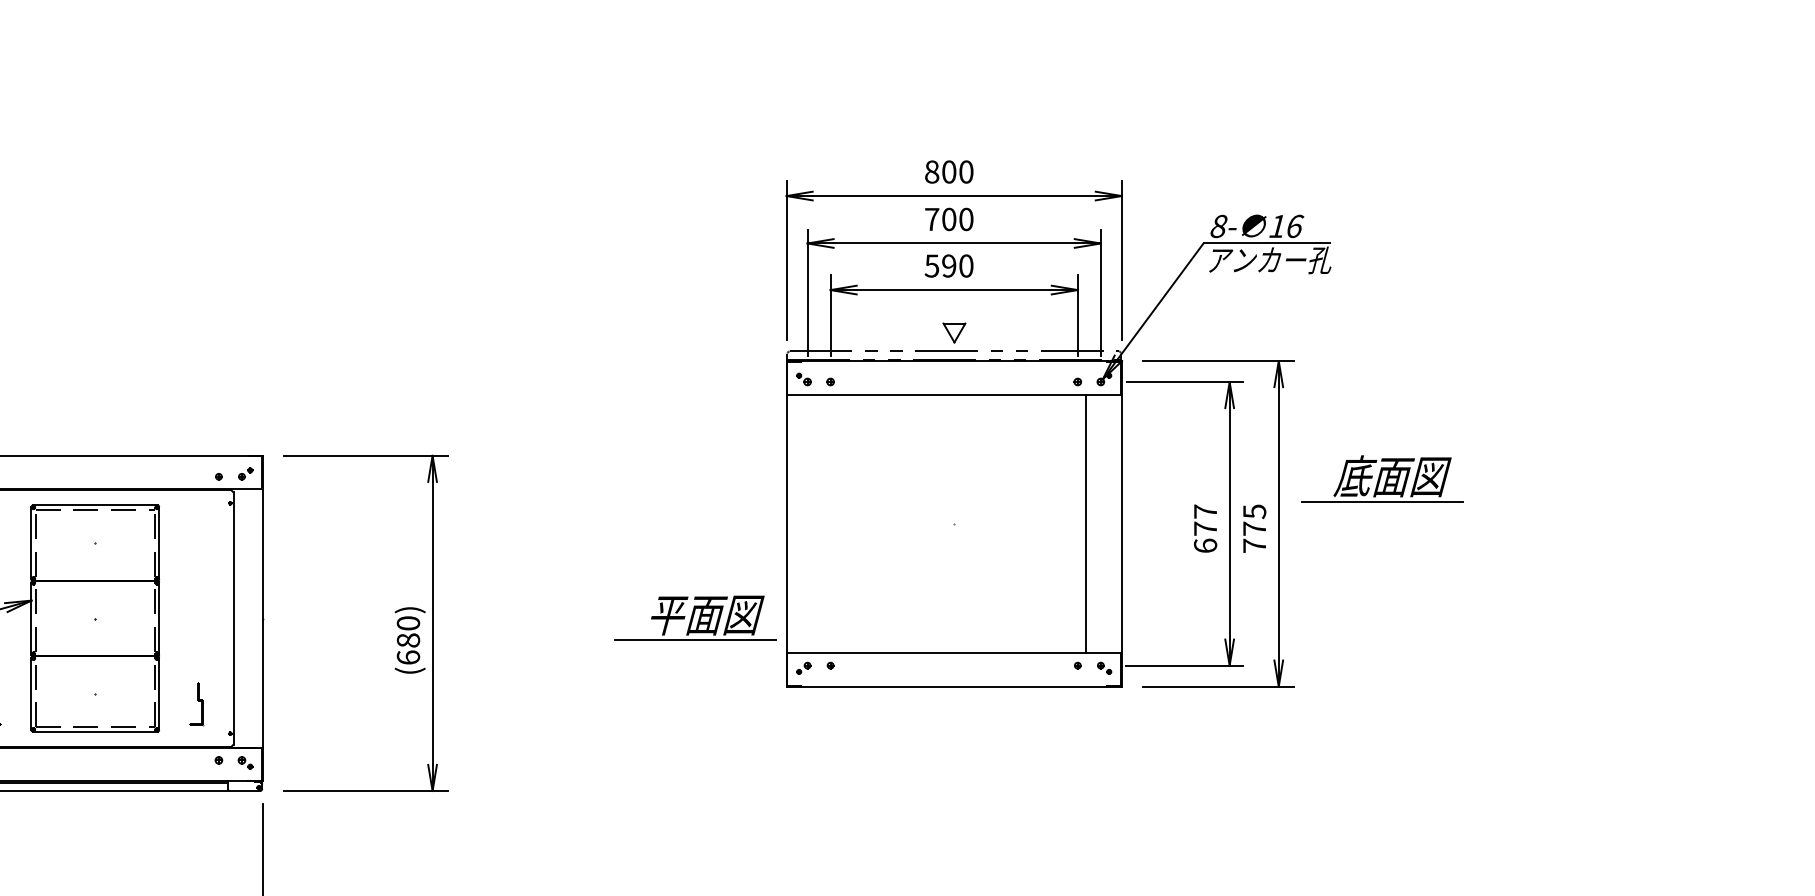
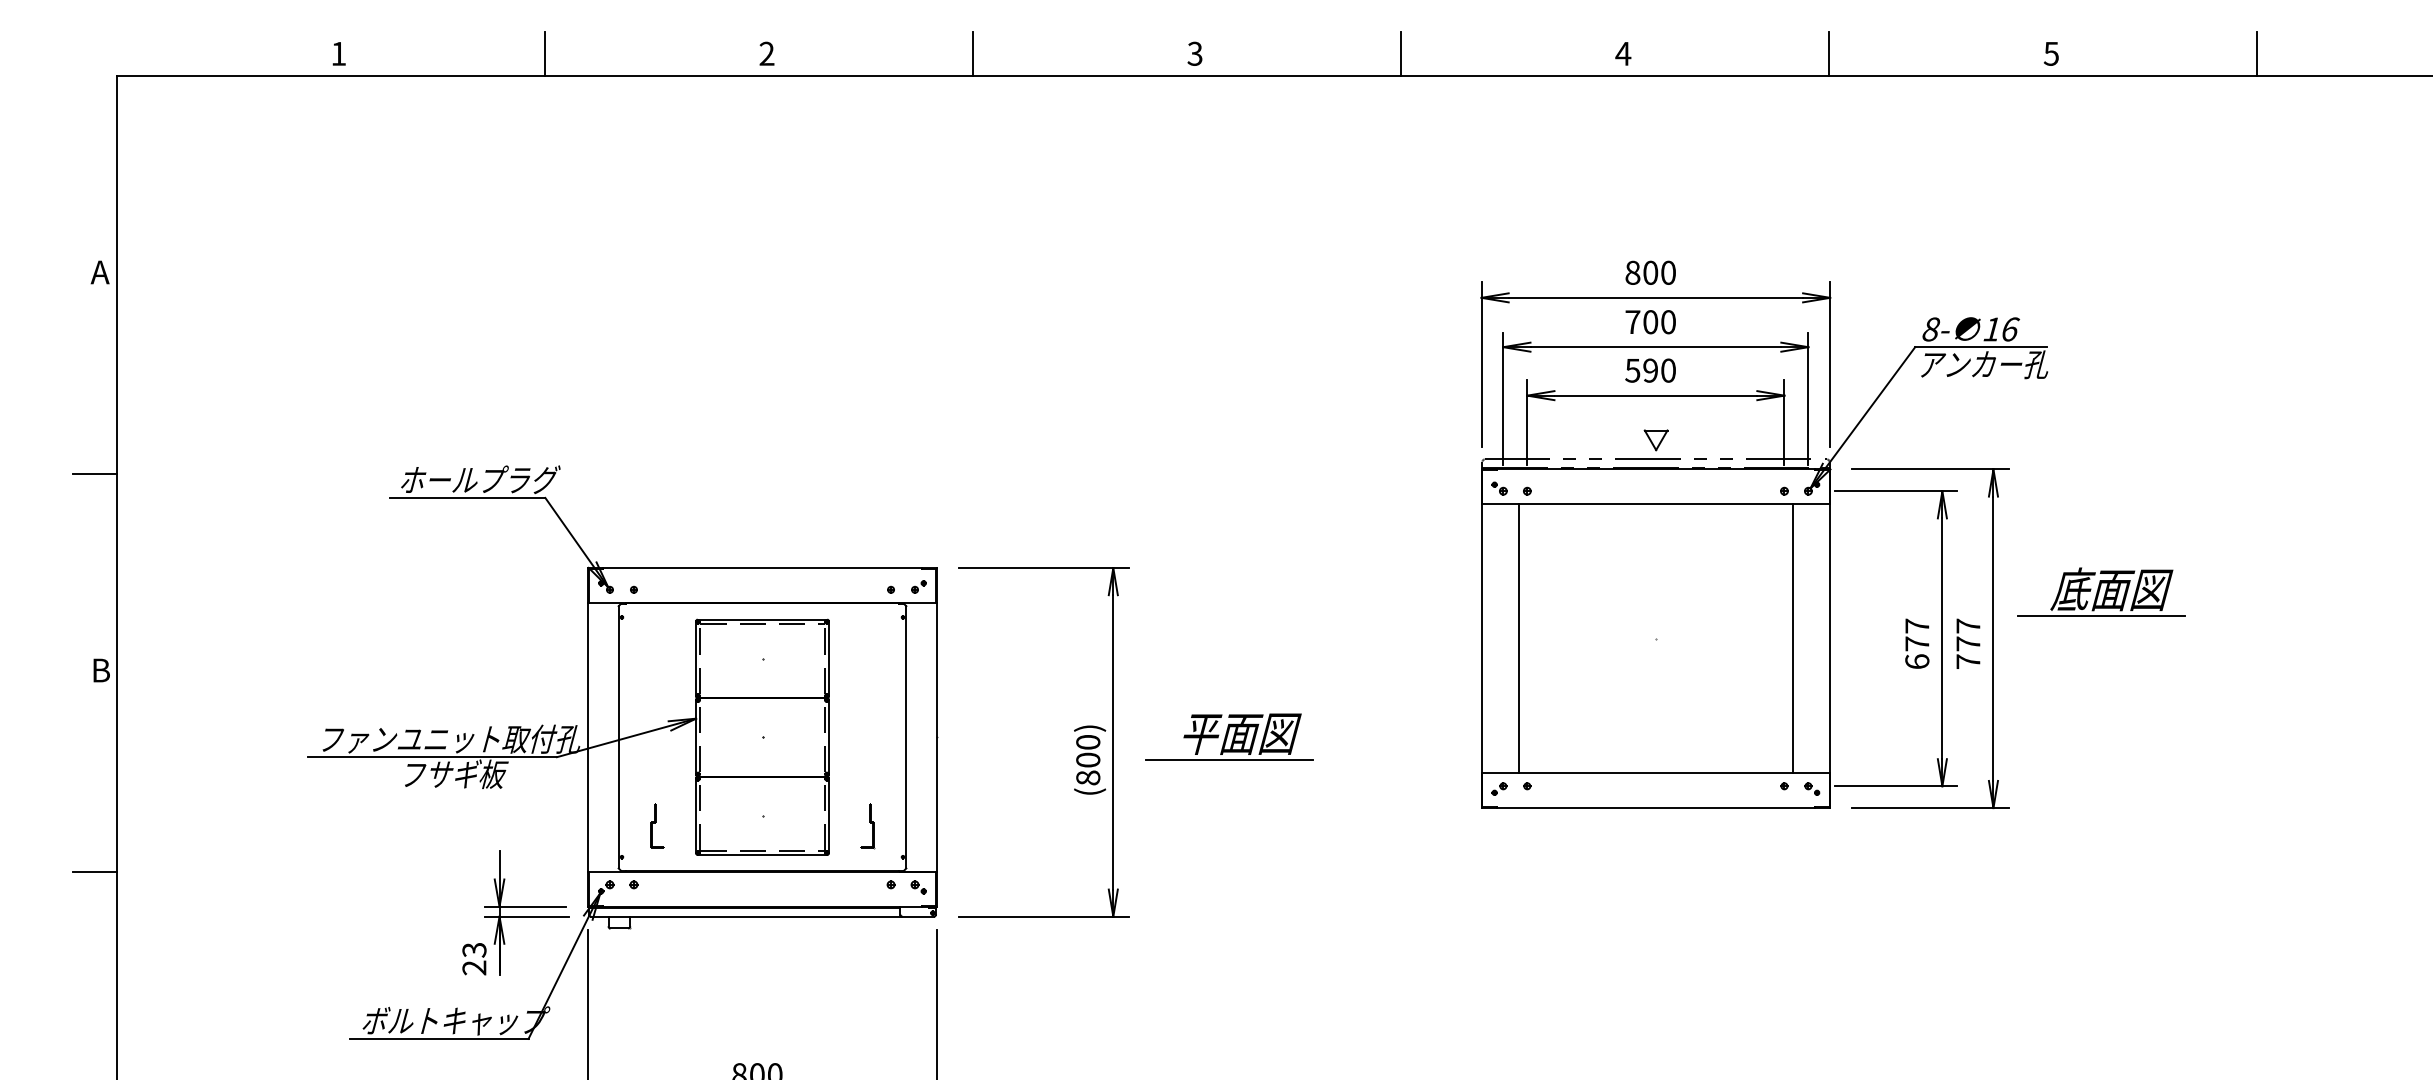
text: (1254, 511) -> (1968, 625), 775 -> 777
line: (822, 523) -> (1518, 638), added
part: (695, 617) -> (1229, 736), moved
text: (408, 648) -> (1088, 768), (680) -> (800)

